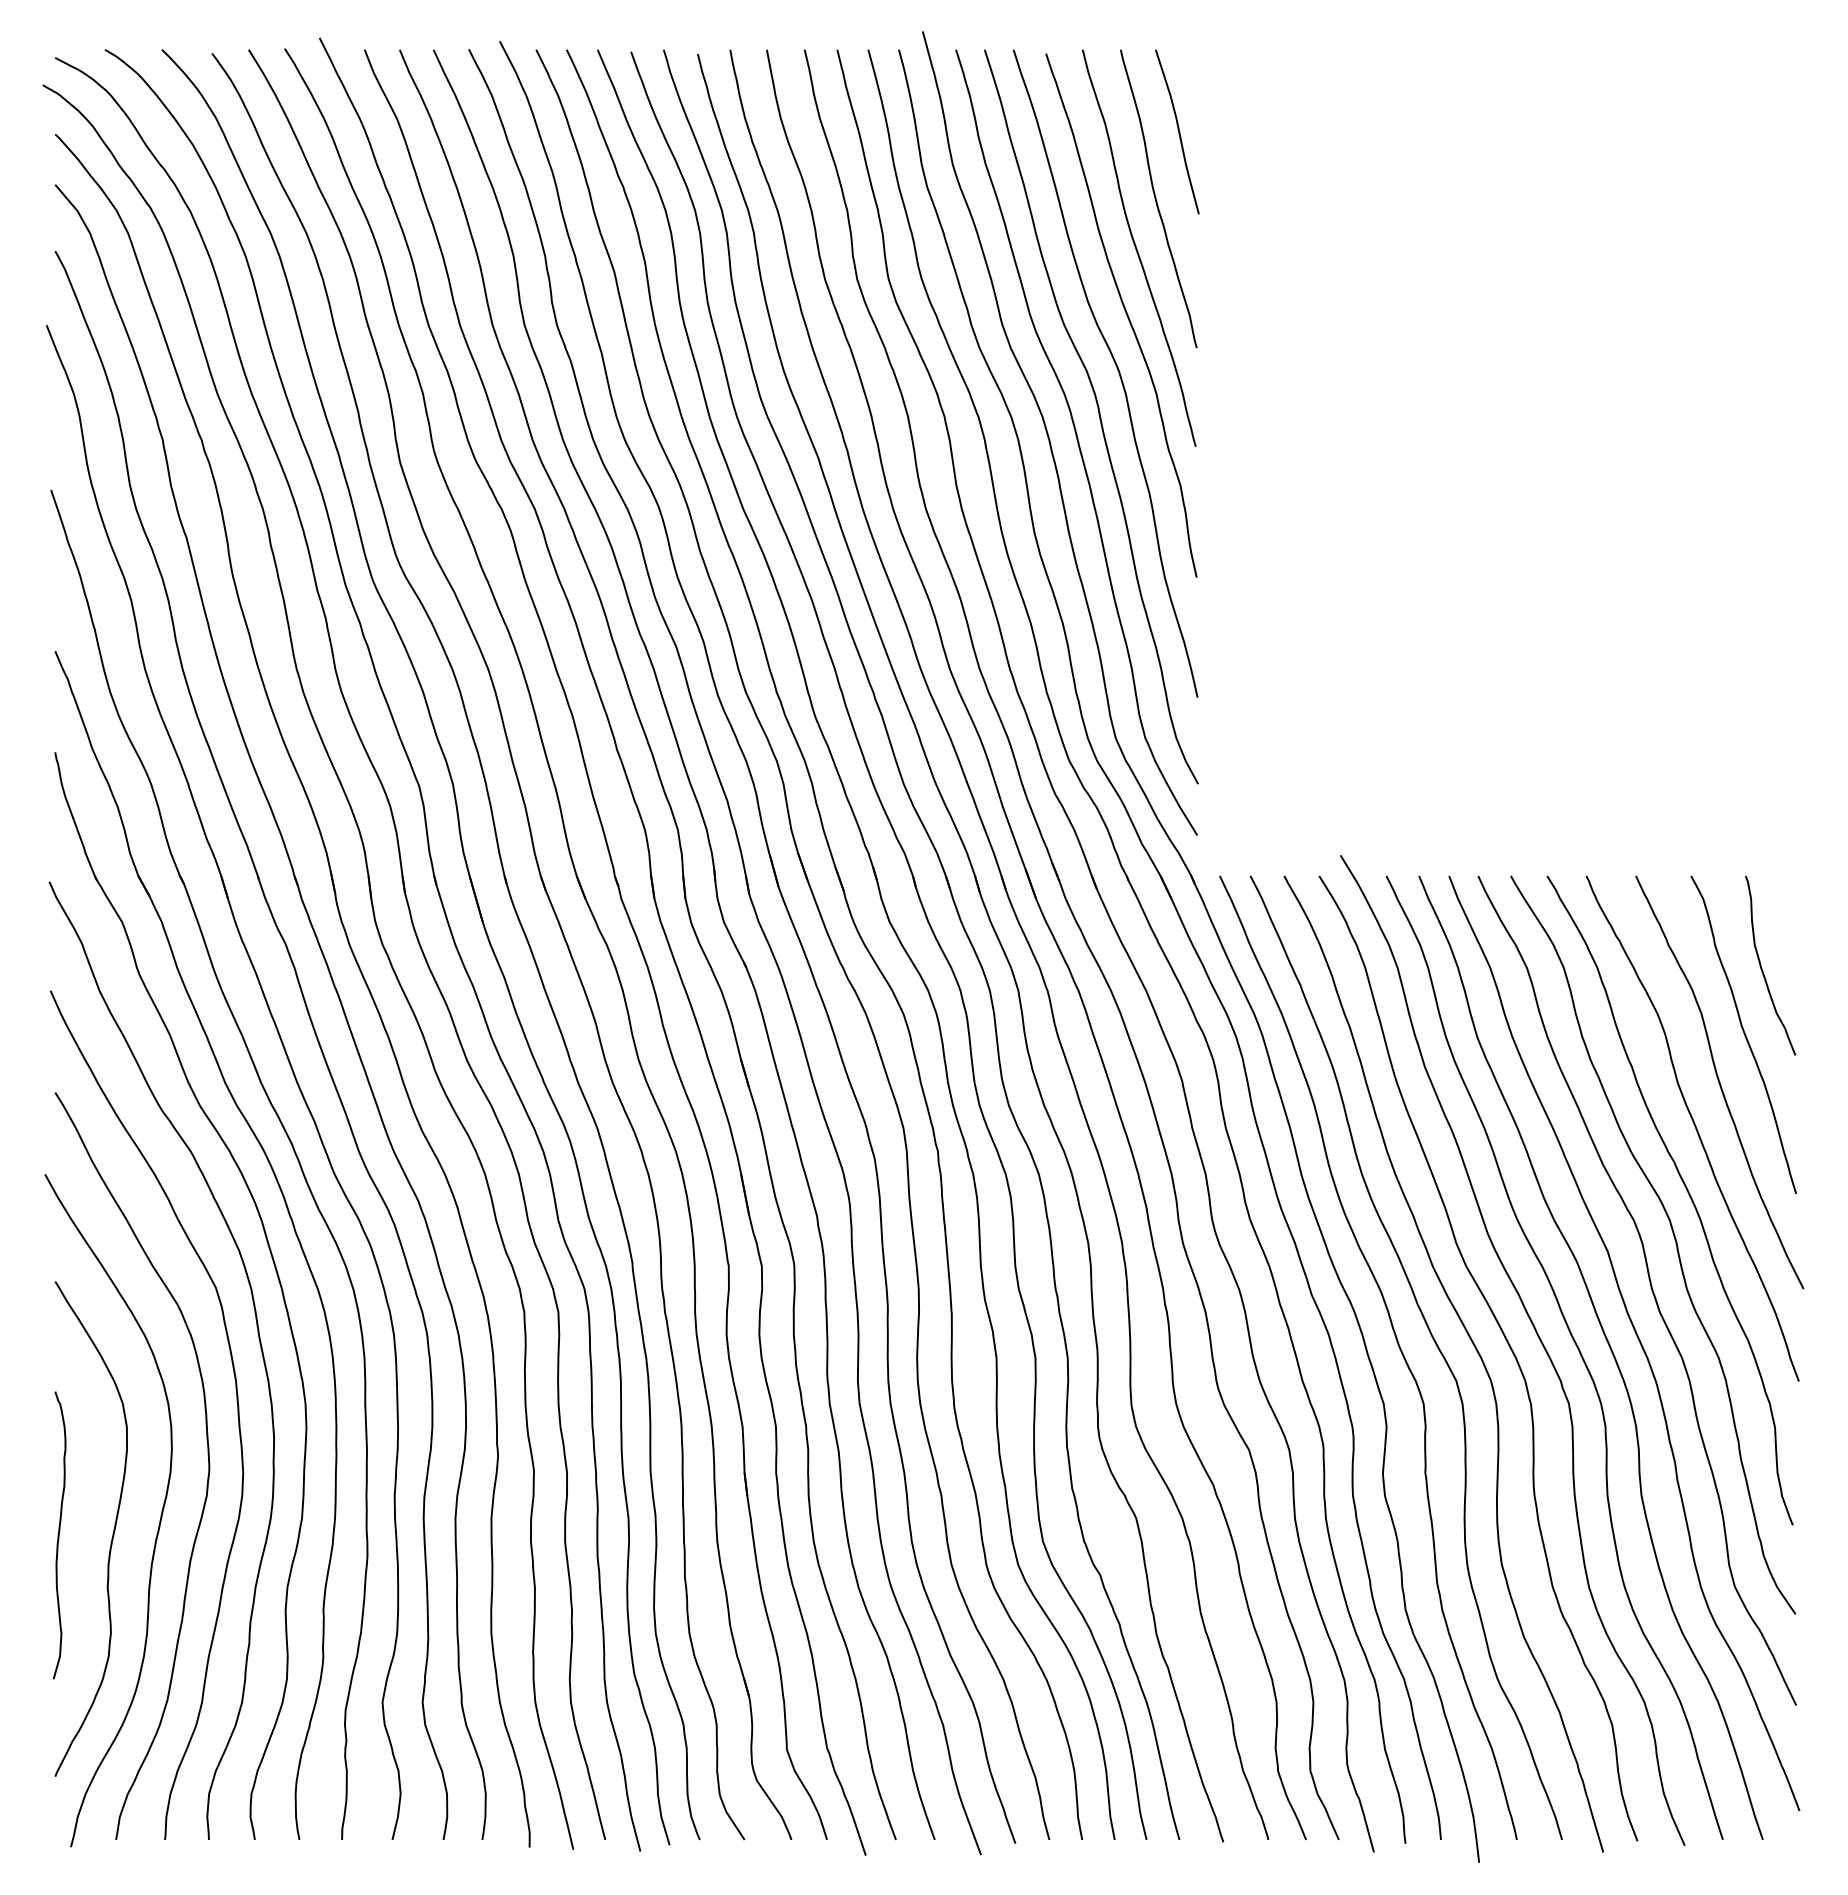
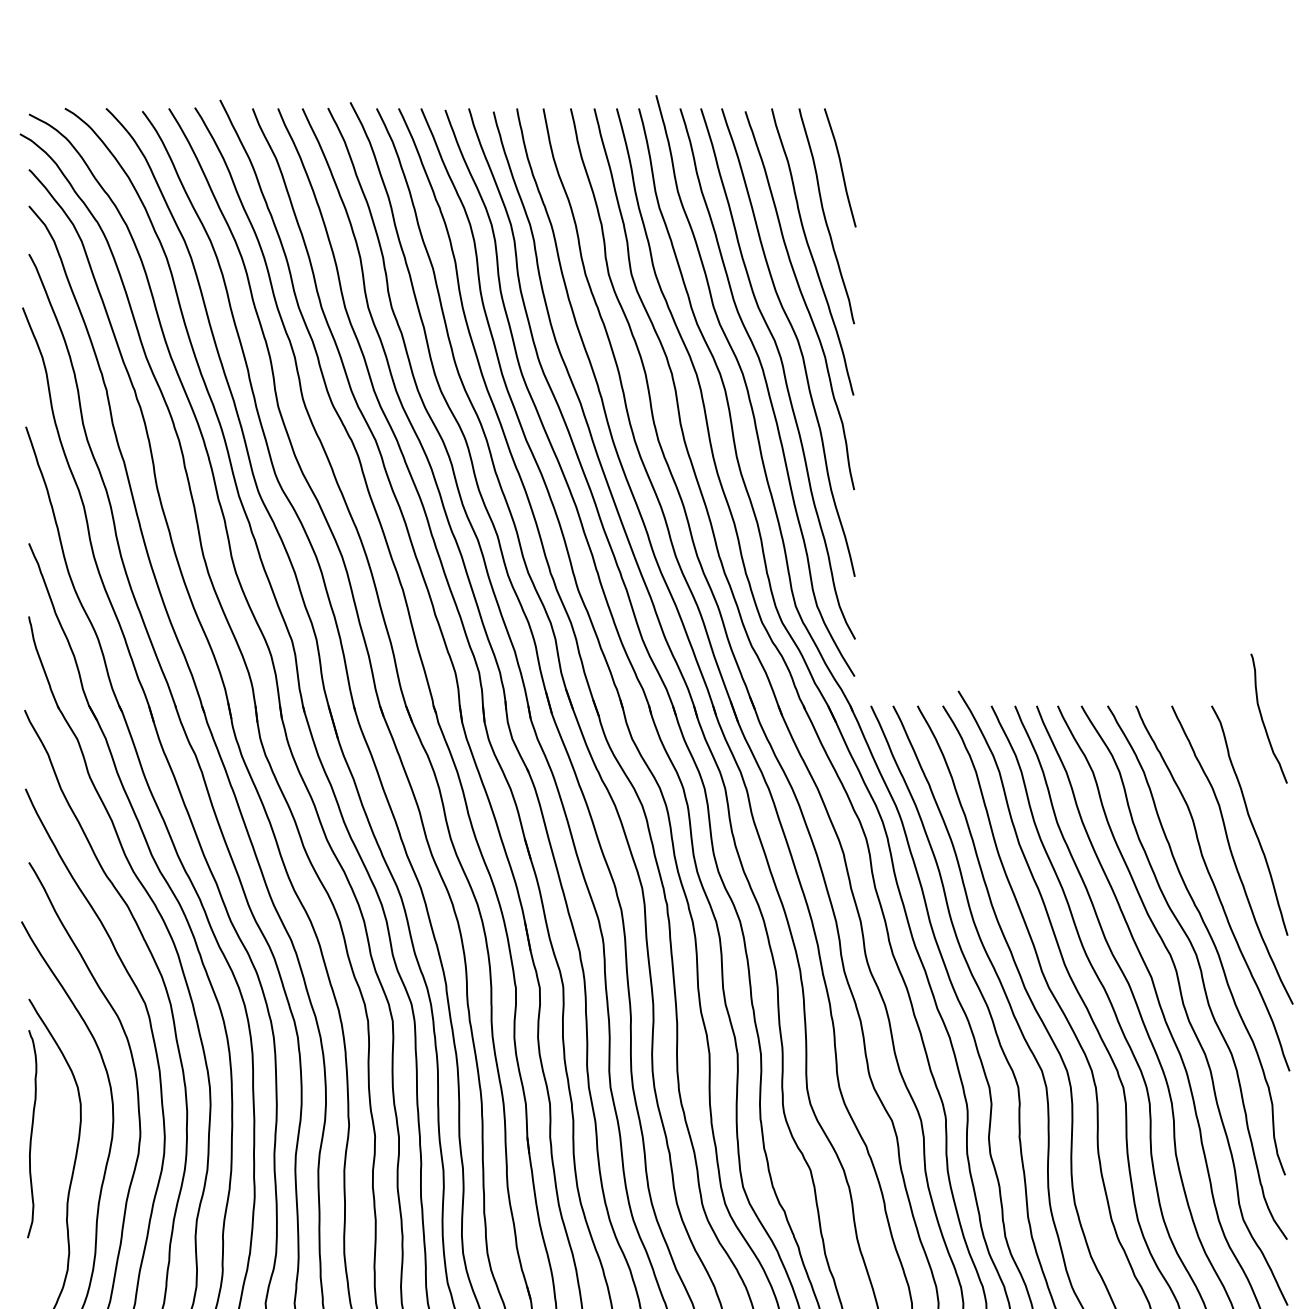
curve: (1762, 968) -> (1263, 720), moved
curve: (59, 1535) -> (32, 1134), moved

